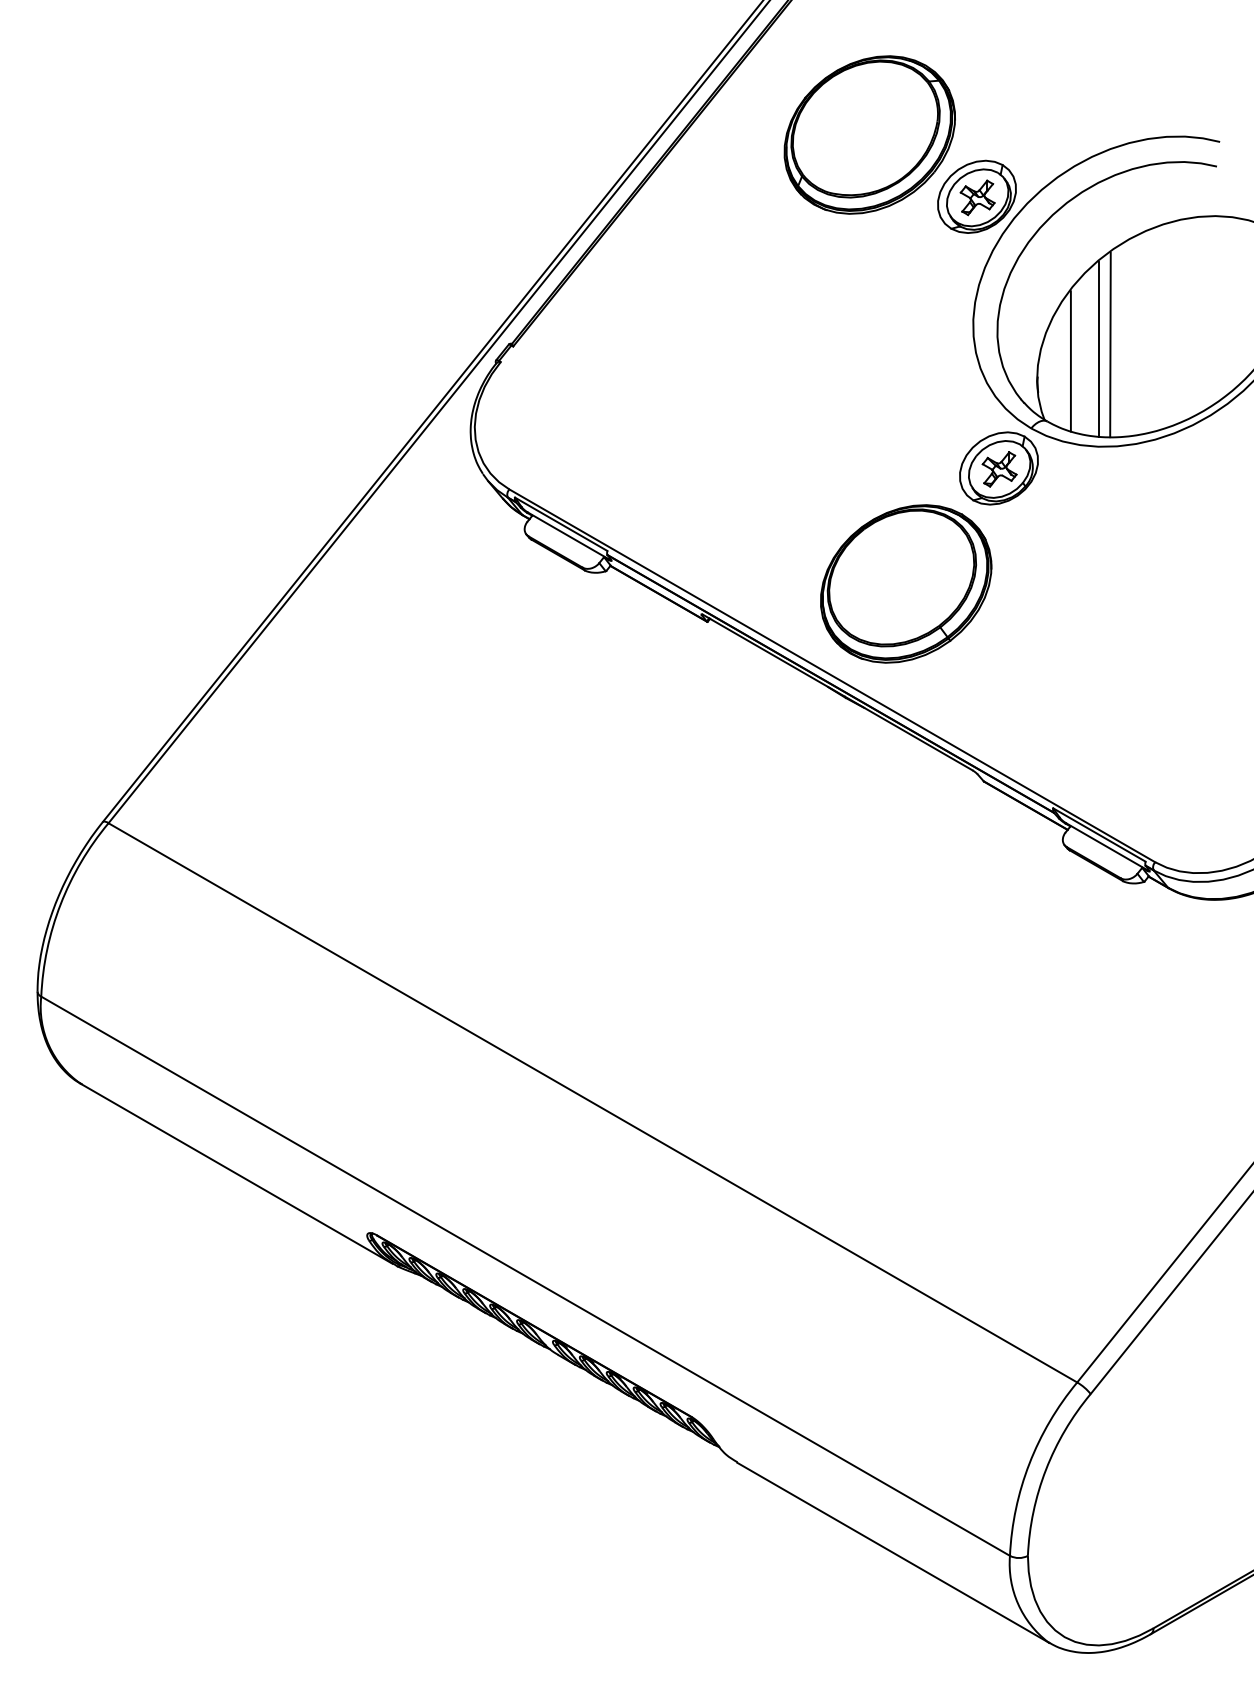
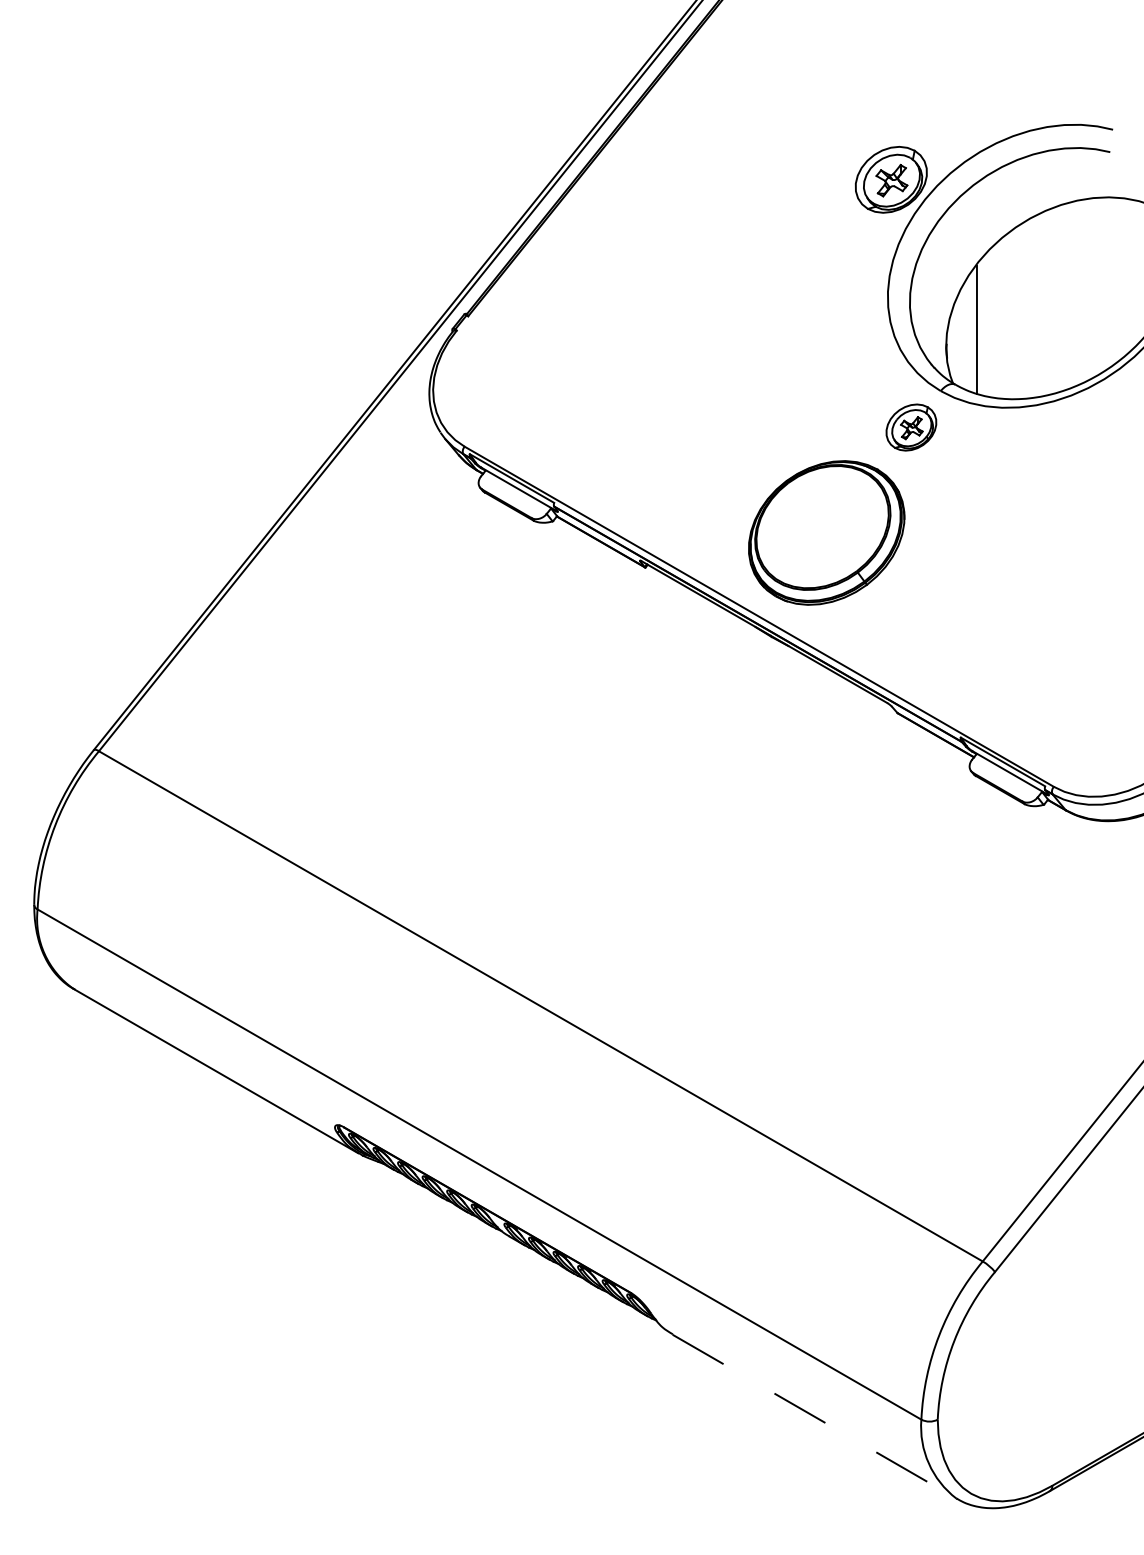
part: (869, 135) -> (793, 123), removed
line: (1109, 344) -> (1012, 314), removed
line: (1098, 348) -> (1002, 318), removed
part: (999, 468) -> (911, 427), size x0.7
line: (893, 1553) -> (815, 1417), solid -> dashed

